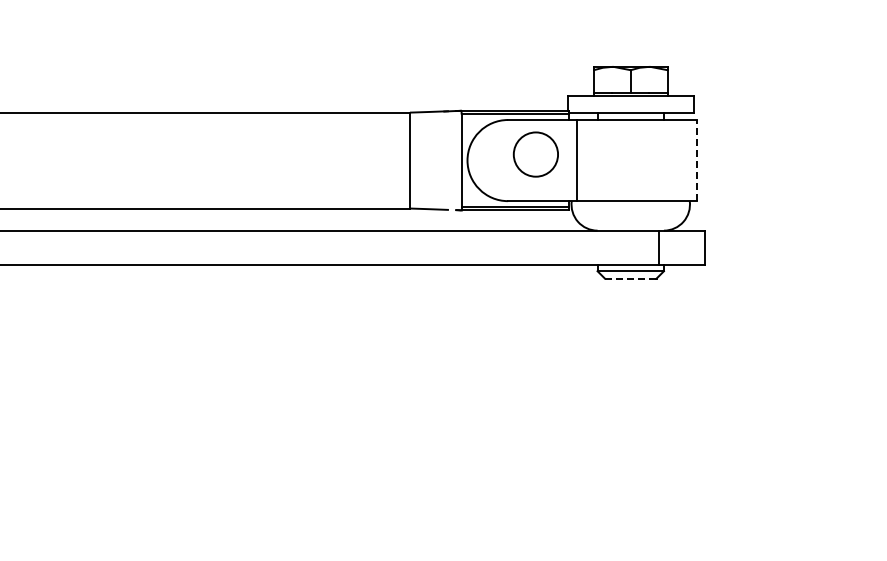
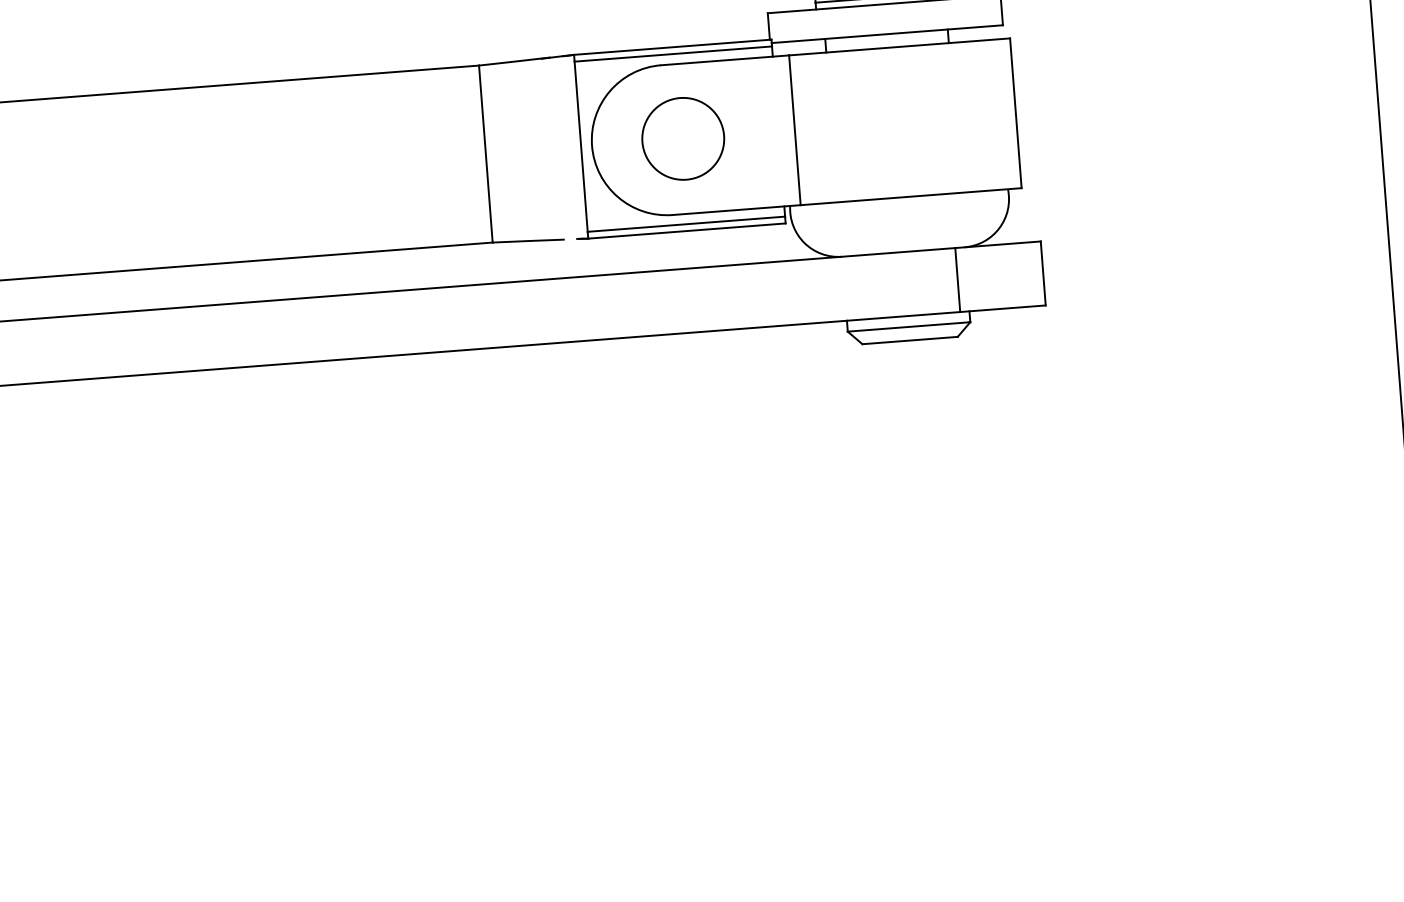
circle: (535, 154) -> (682, 138), moved
line: (697, 160) -> (1016, 113), dashed -> solid
line: (630, 278) -> (909, 340), dashed -> solid

